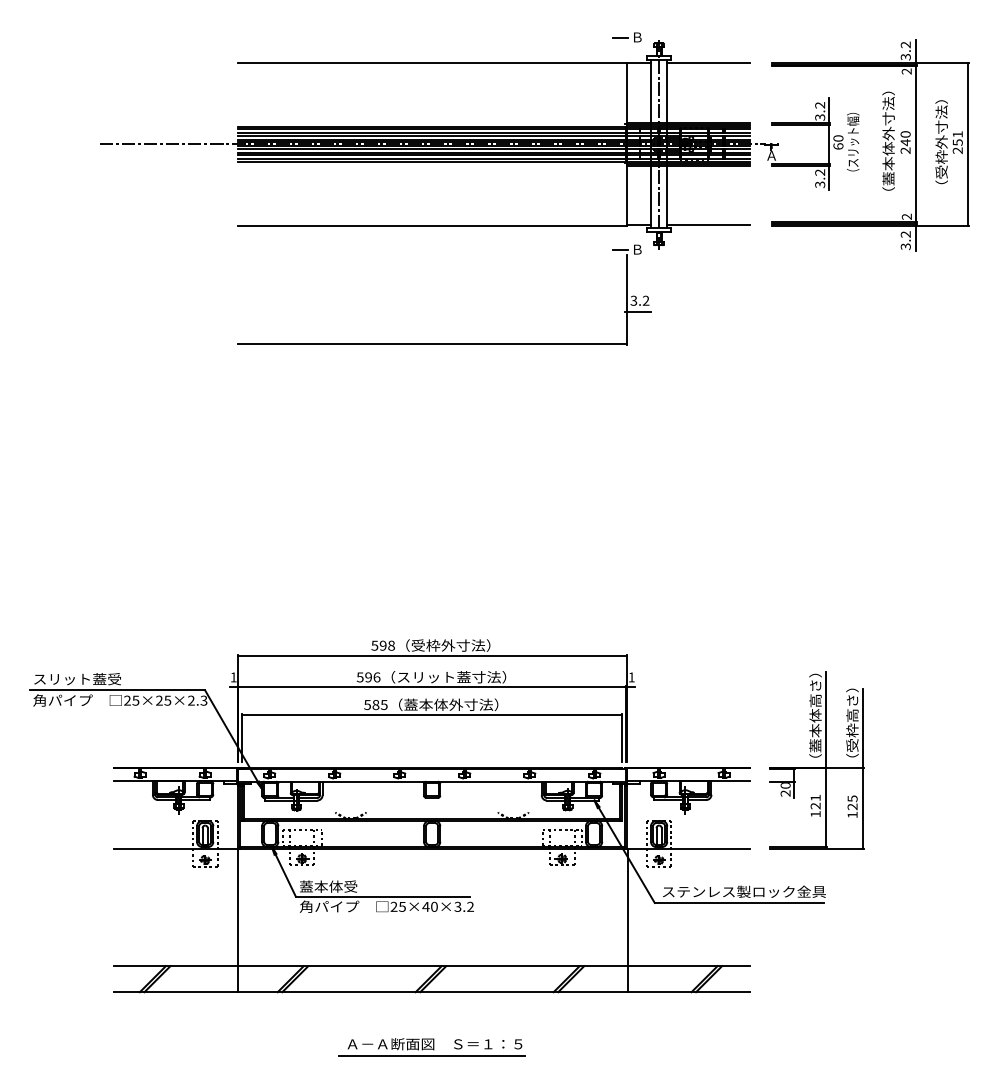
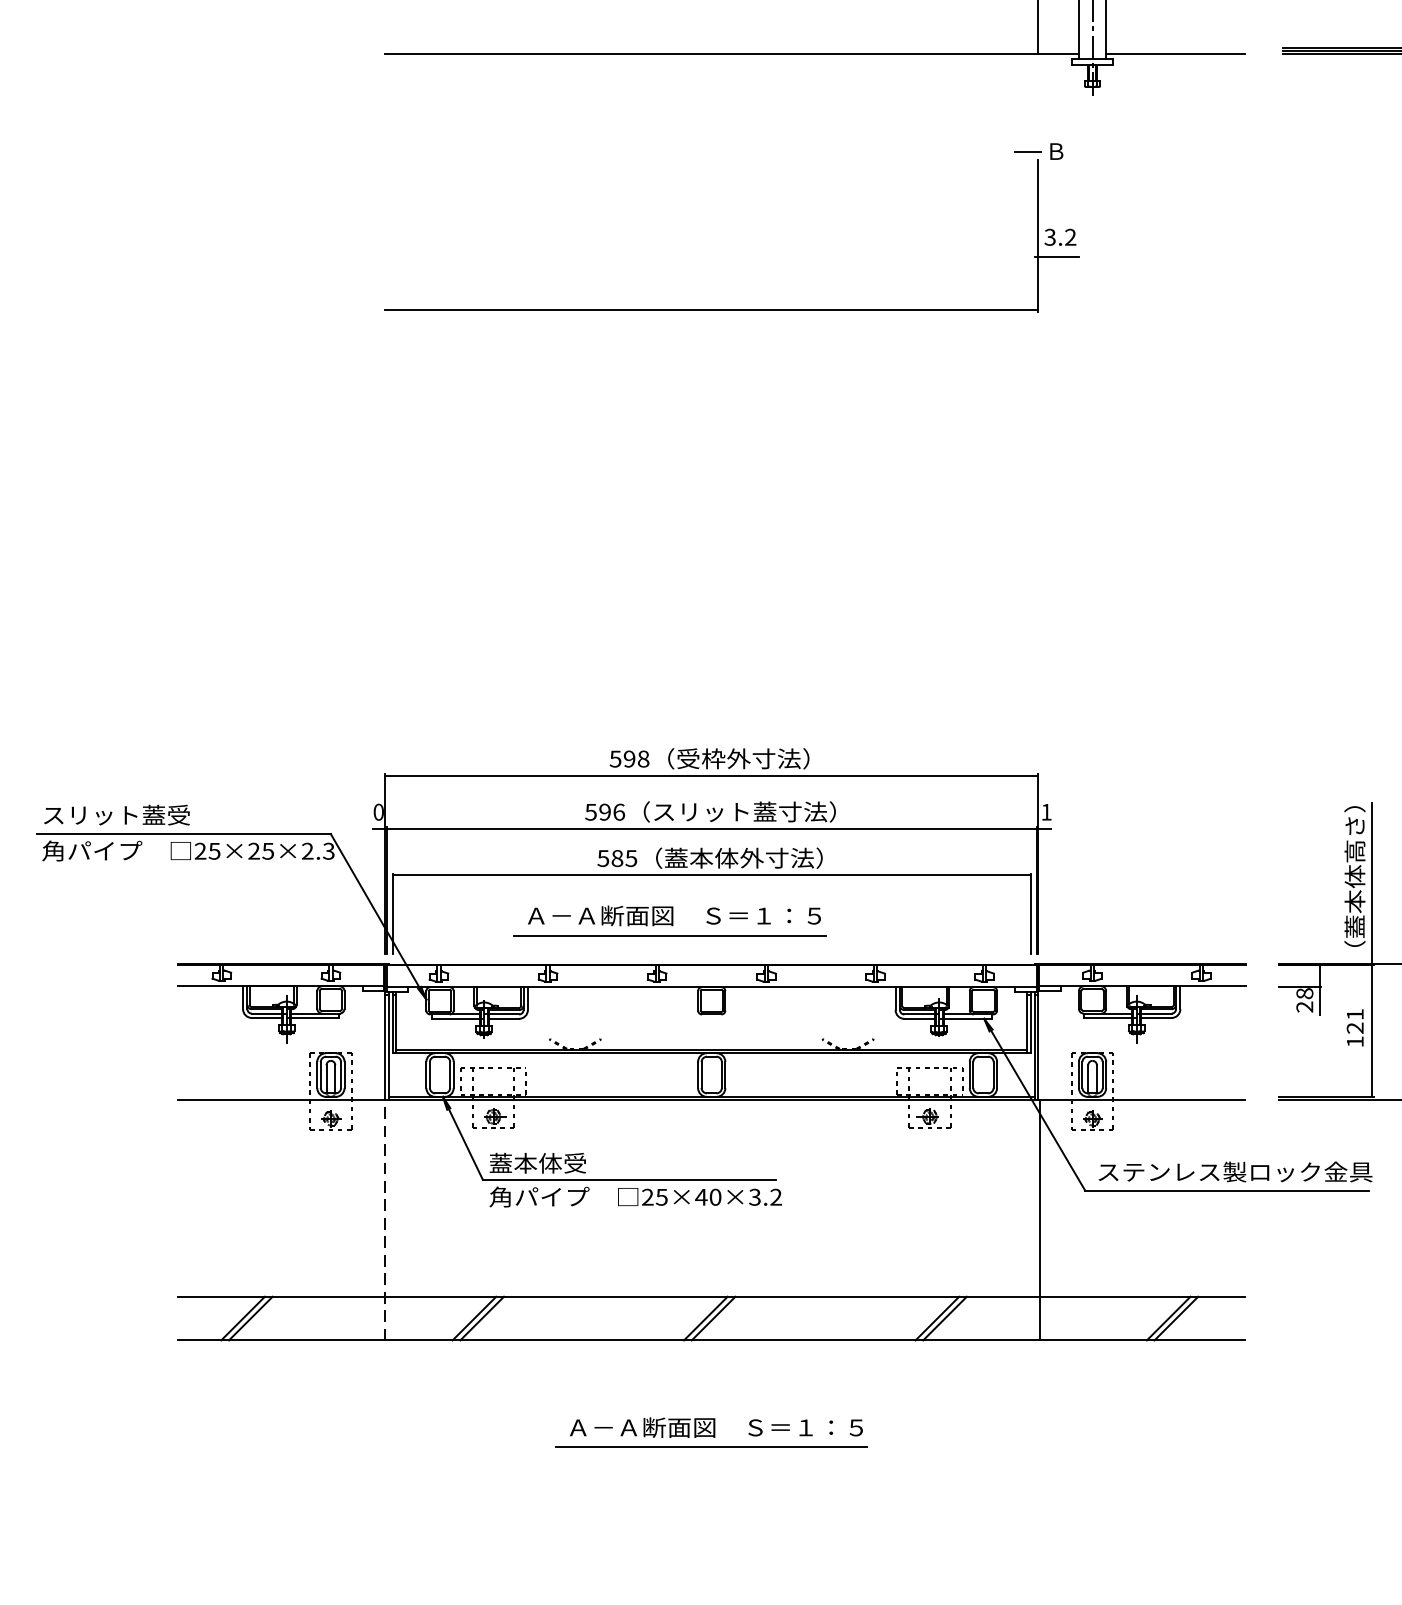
part: (444, 343) -> (732, 308), moved
text: (233, 677) -> (378, 812), 1 -> 0
part: (406, 742) -> (668, 921), added
text: (785, 785) -> (1304, 993), 20 -> 28
line: (237, 920) -> (385, 1220), solid -> dashed

